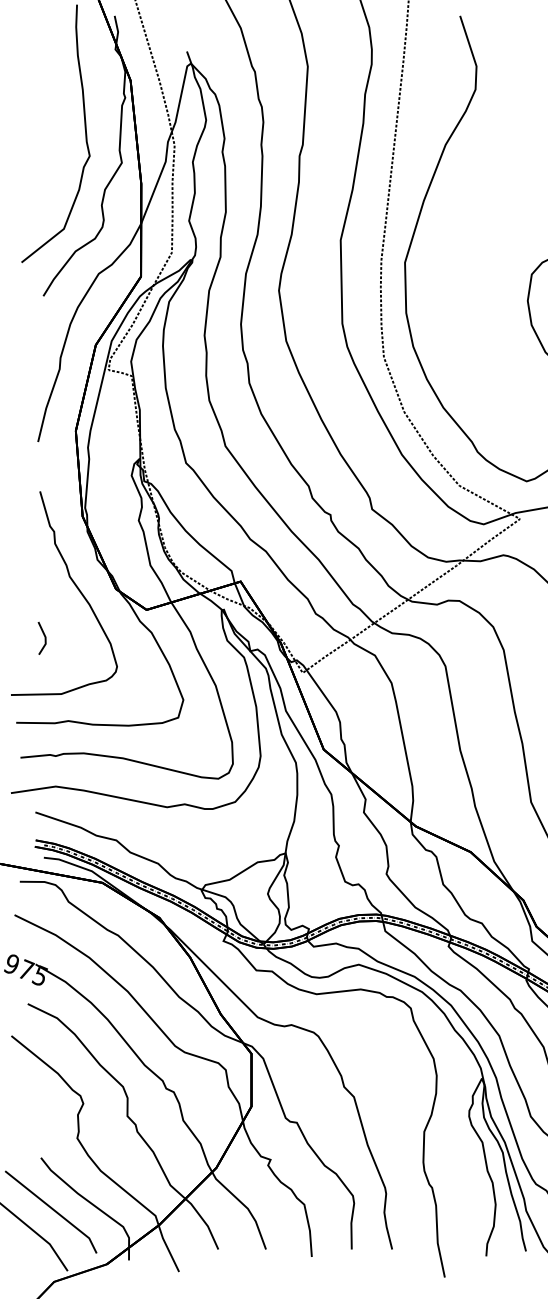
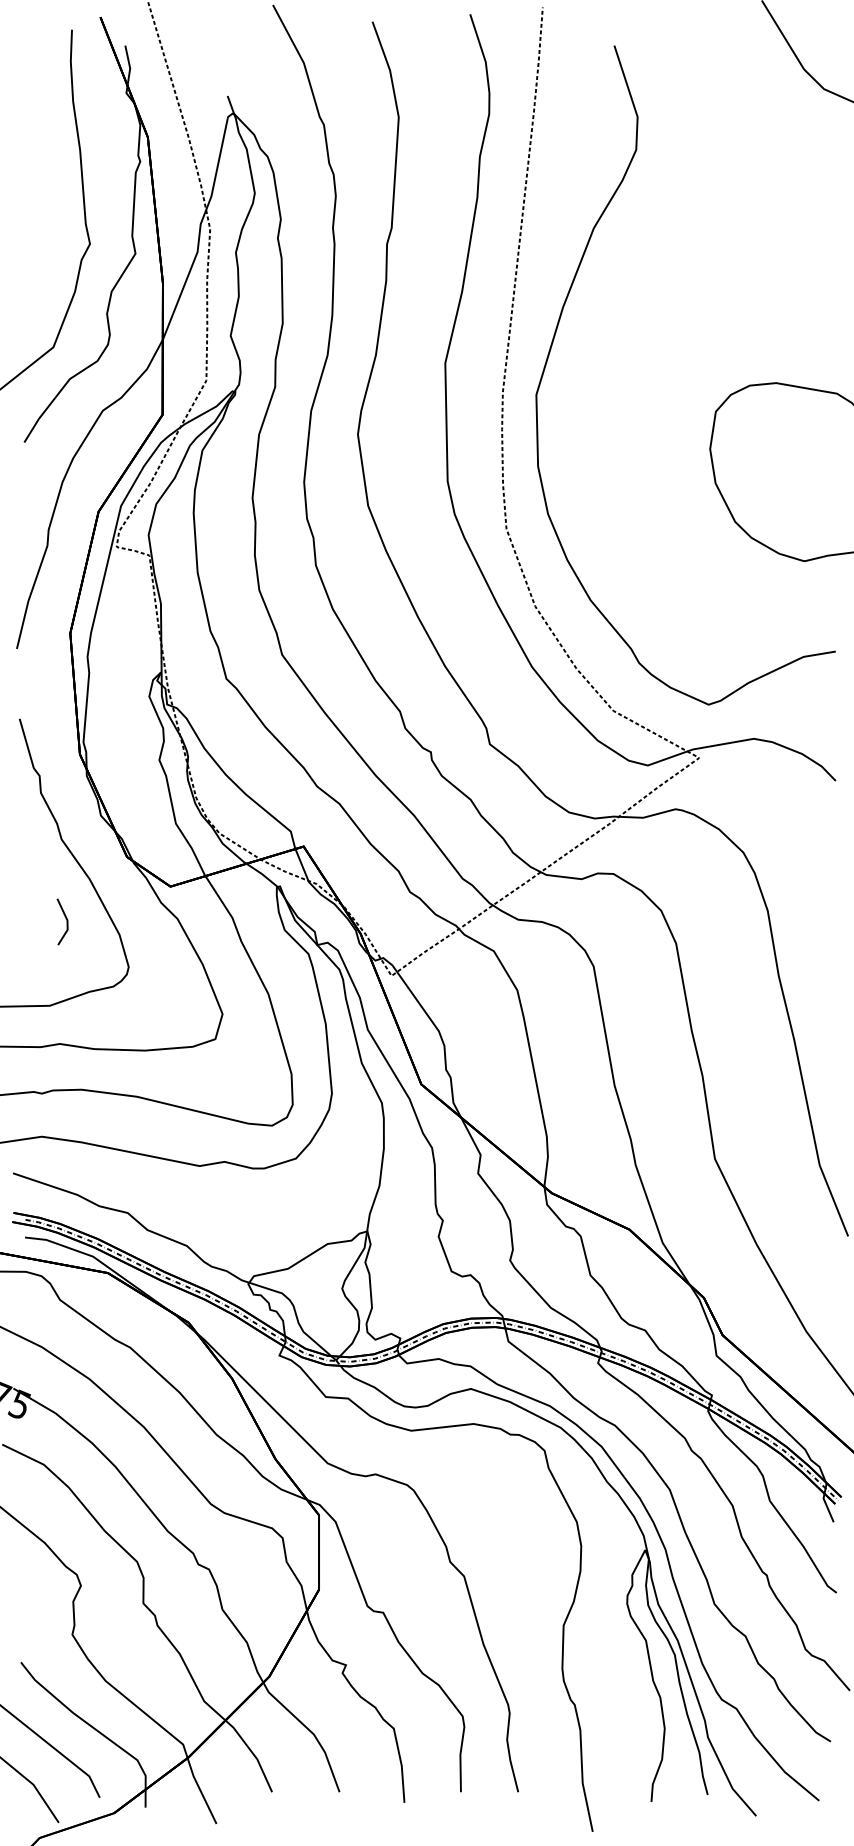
line: (44, 638) -> (66, 921), moved

